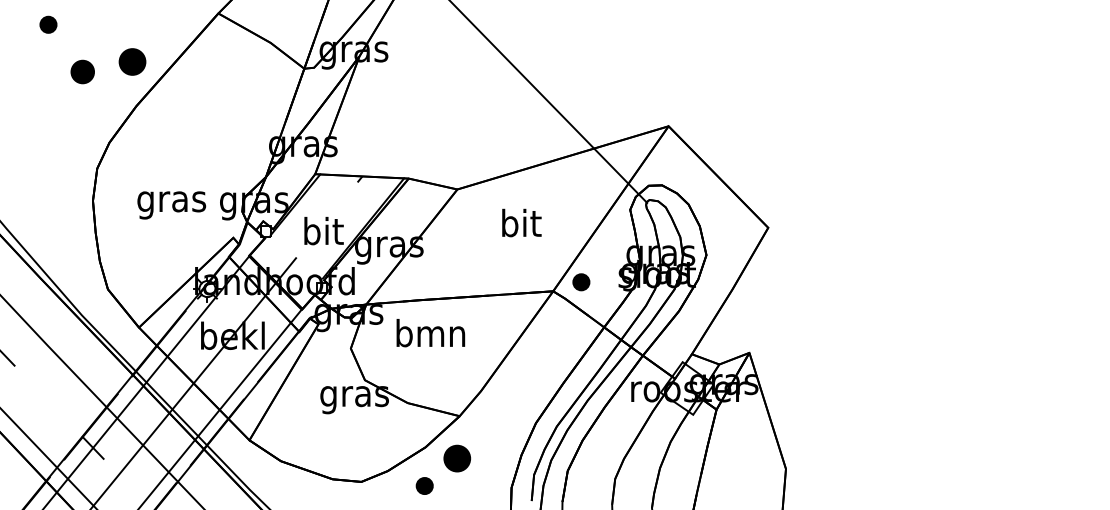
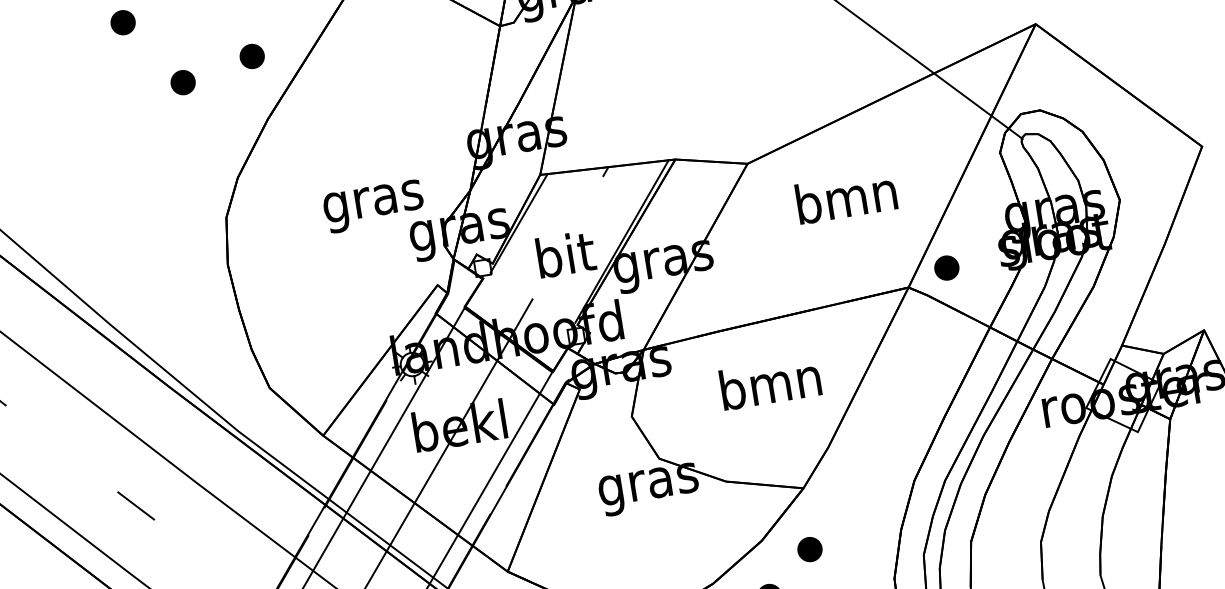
part: (132, 61) -> (252, 55), size x0.62
part: (82, 72) -> (182, 83), size x0.71
text: (171, 205) -> (373, 206), moved
text: (520, 222) -> (845, 196), bit -> bmn
text: (430, 333) -> (770, 383), moved
part: (457, 458) -> (810, 549), size x0.62

